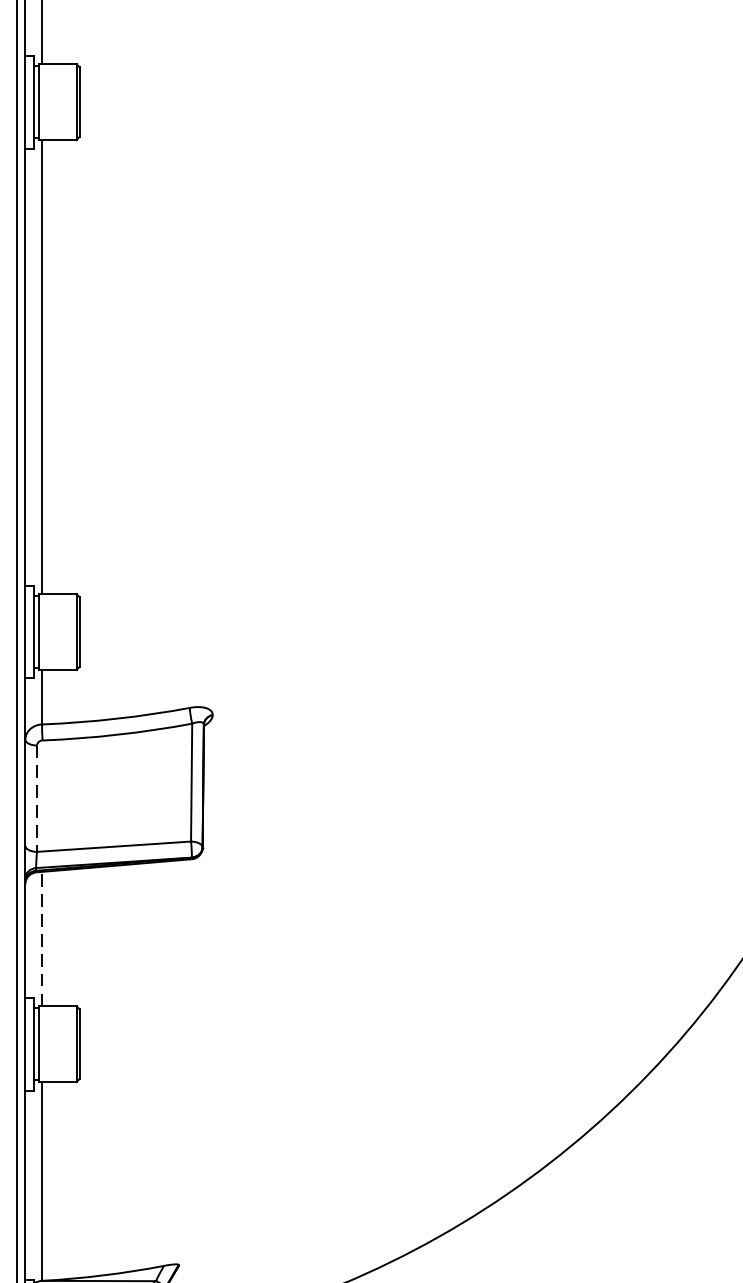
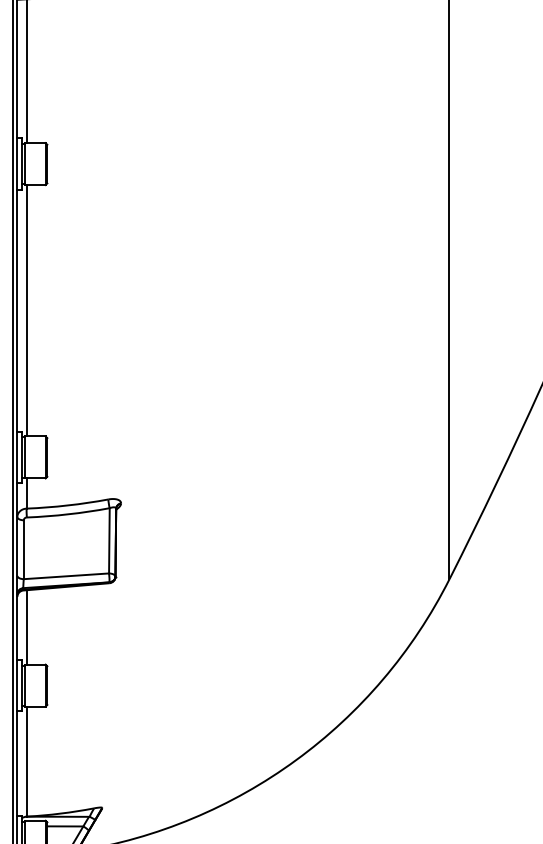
line: (36, 800) -> (23, 550), dashed -> solid
line: (41, 937) -> (26, 626), dashed -> solid

